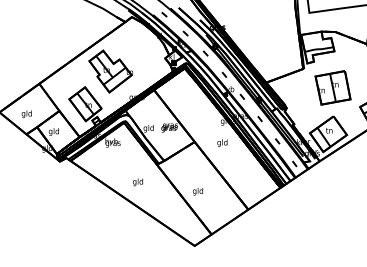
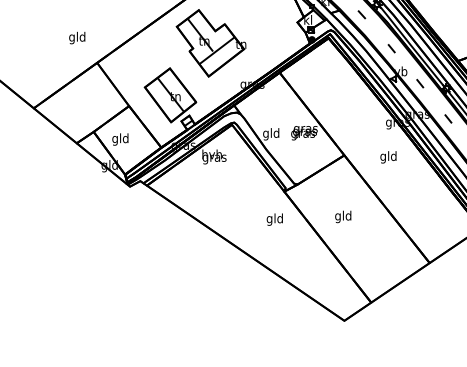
text: (26, 114) -> (76, 38), moved
text: (137, 182) -> (274, 219), moved
text: (197, 191) -> (342, 216), moved

